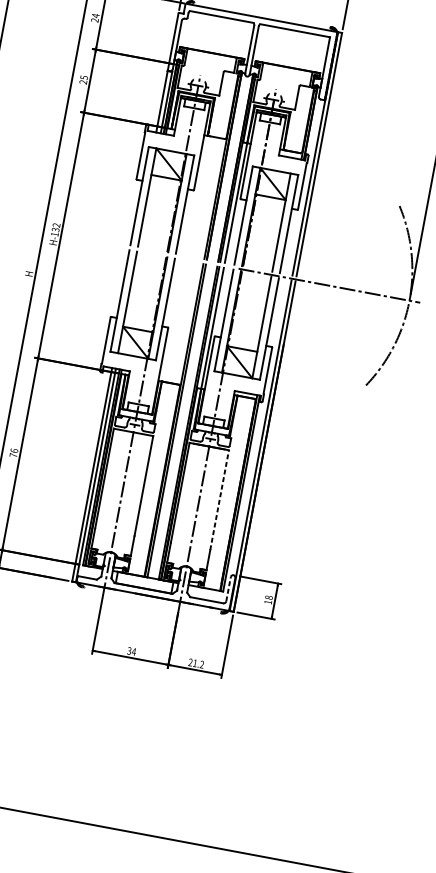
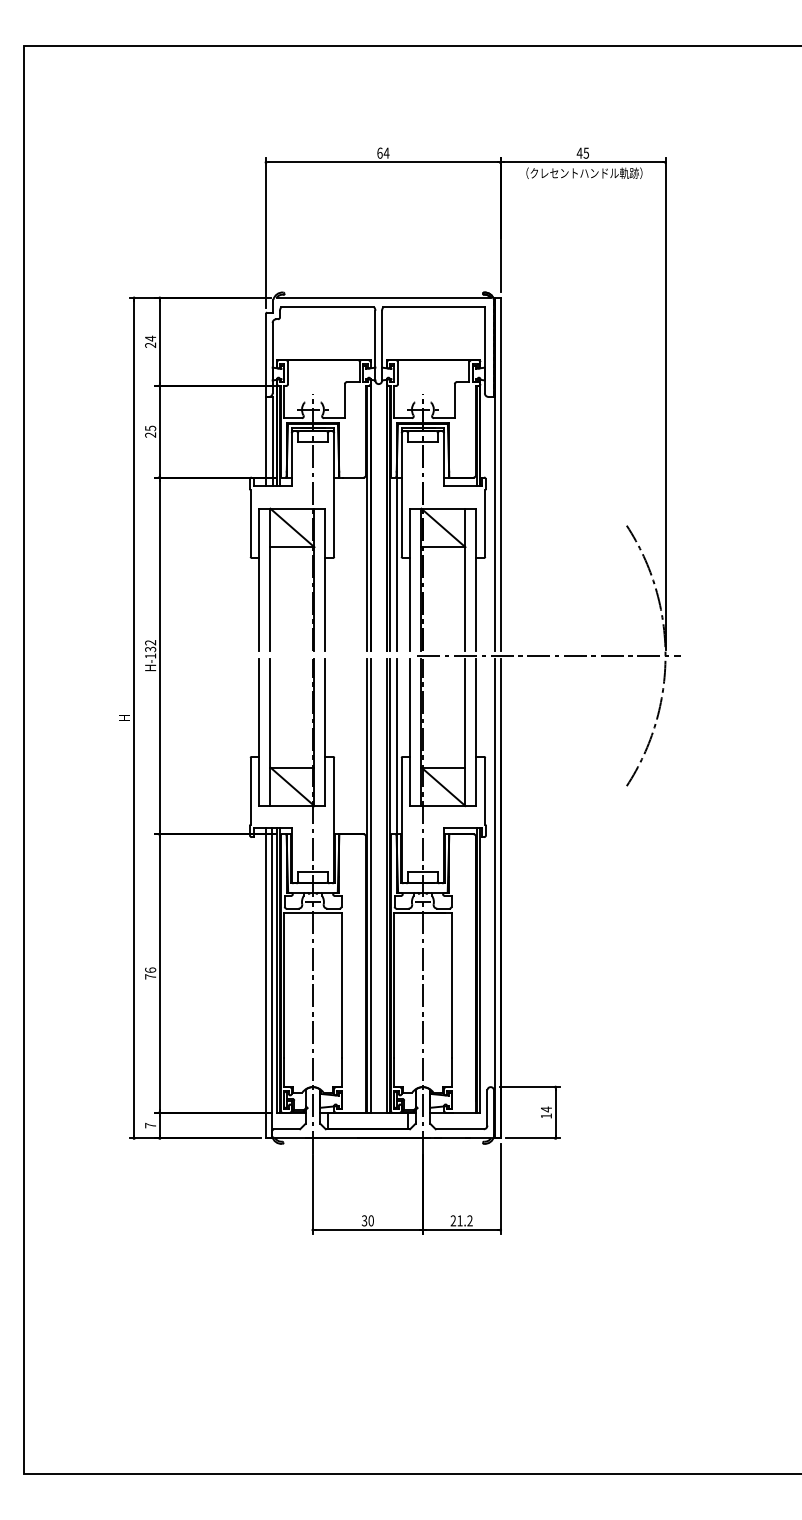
line: (219, 500) -> (451, 985), dashed -> solid
line: (228, 588) -> (487, 1107), dashed -> solid
text: (269, 597) -> (546, 1109), 18 -> 14
text: (134, 651) -> (371, 1220), 34 -> 30

